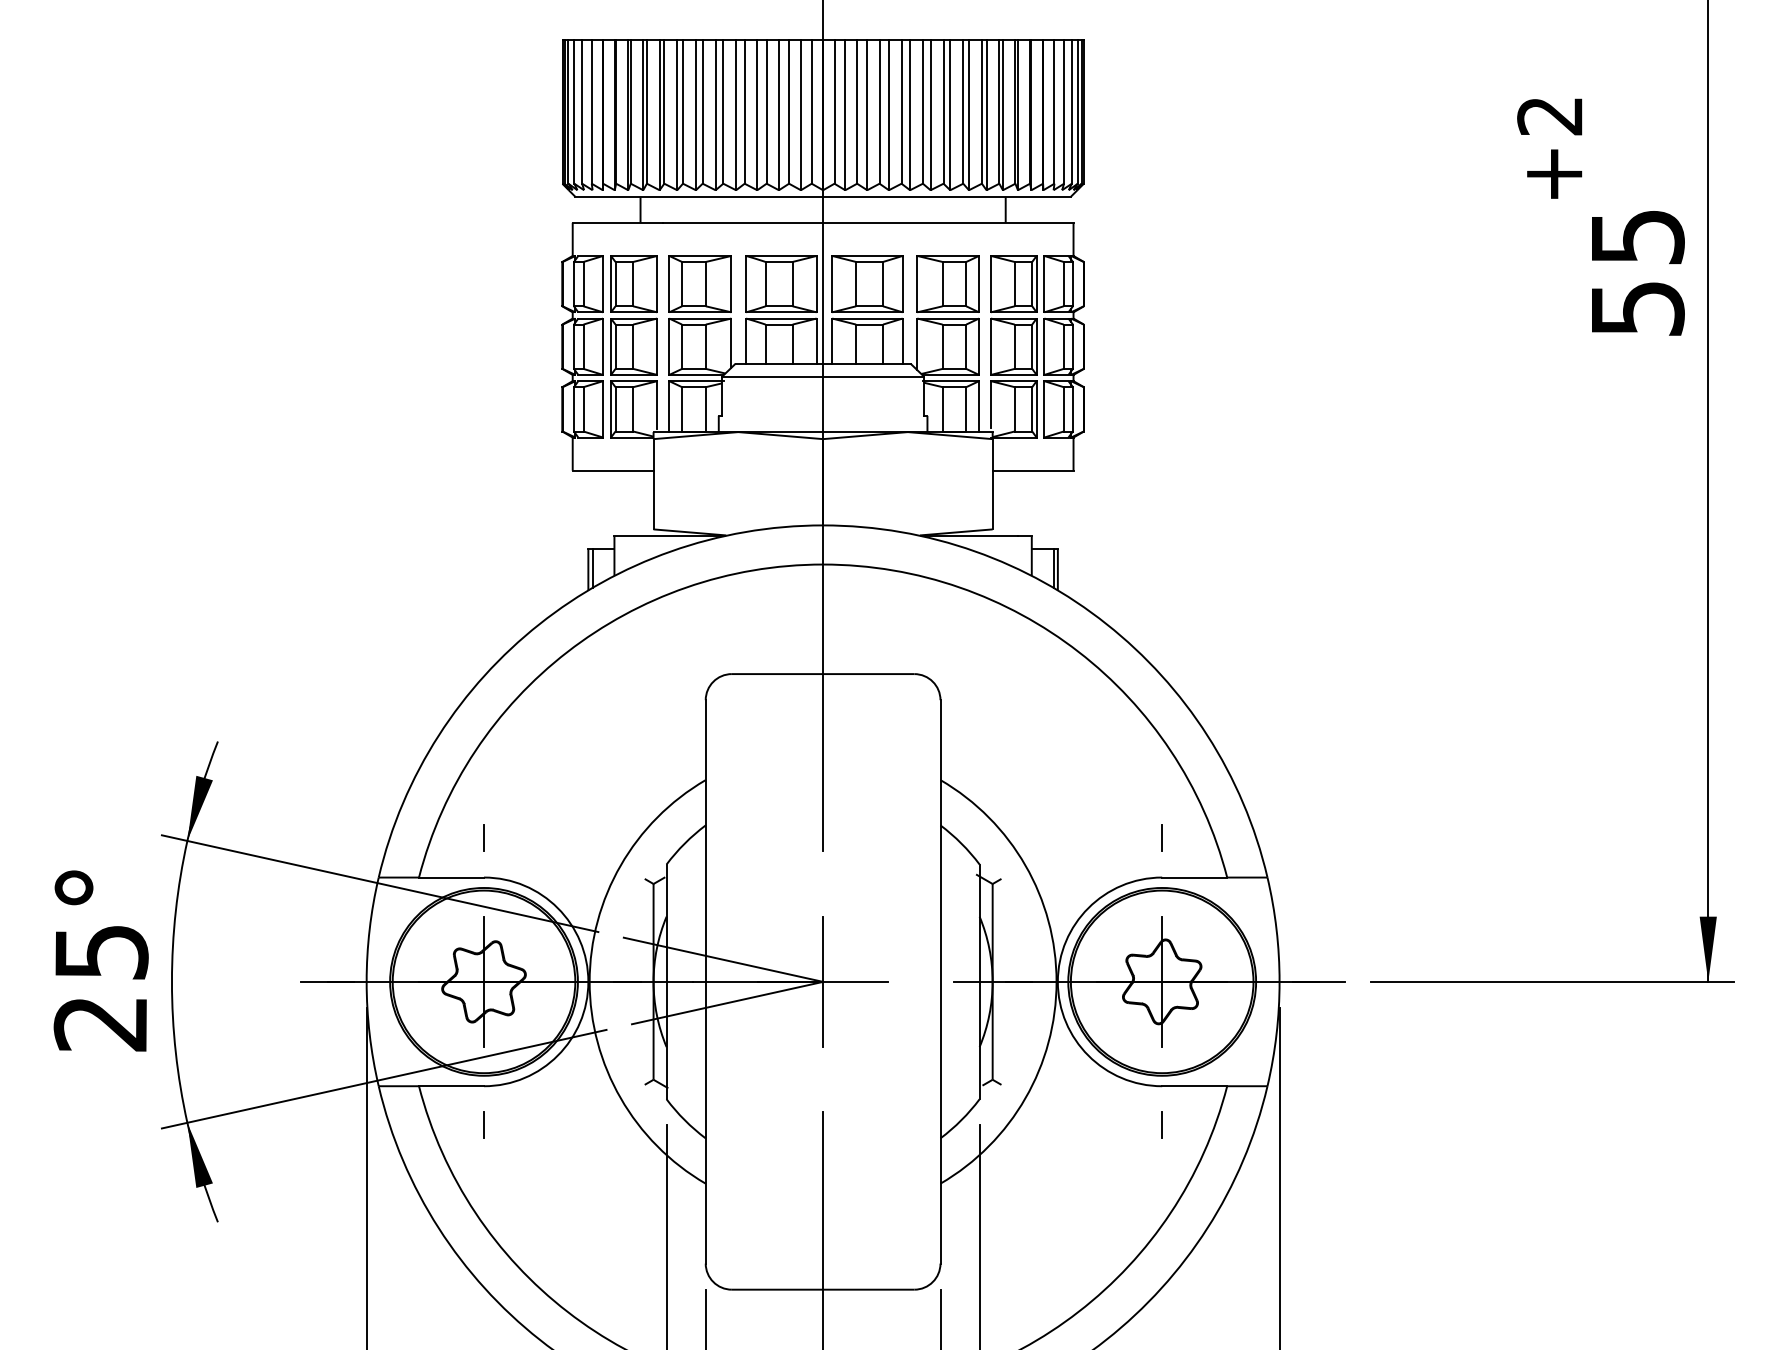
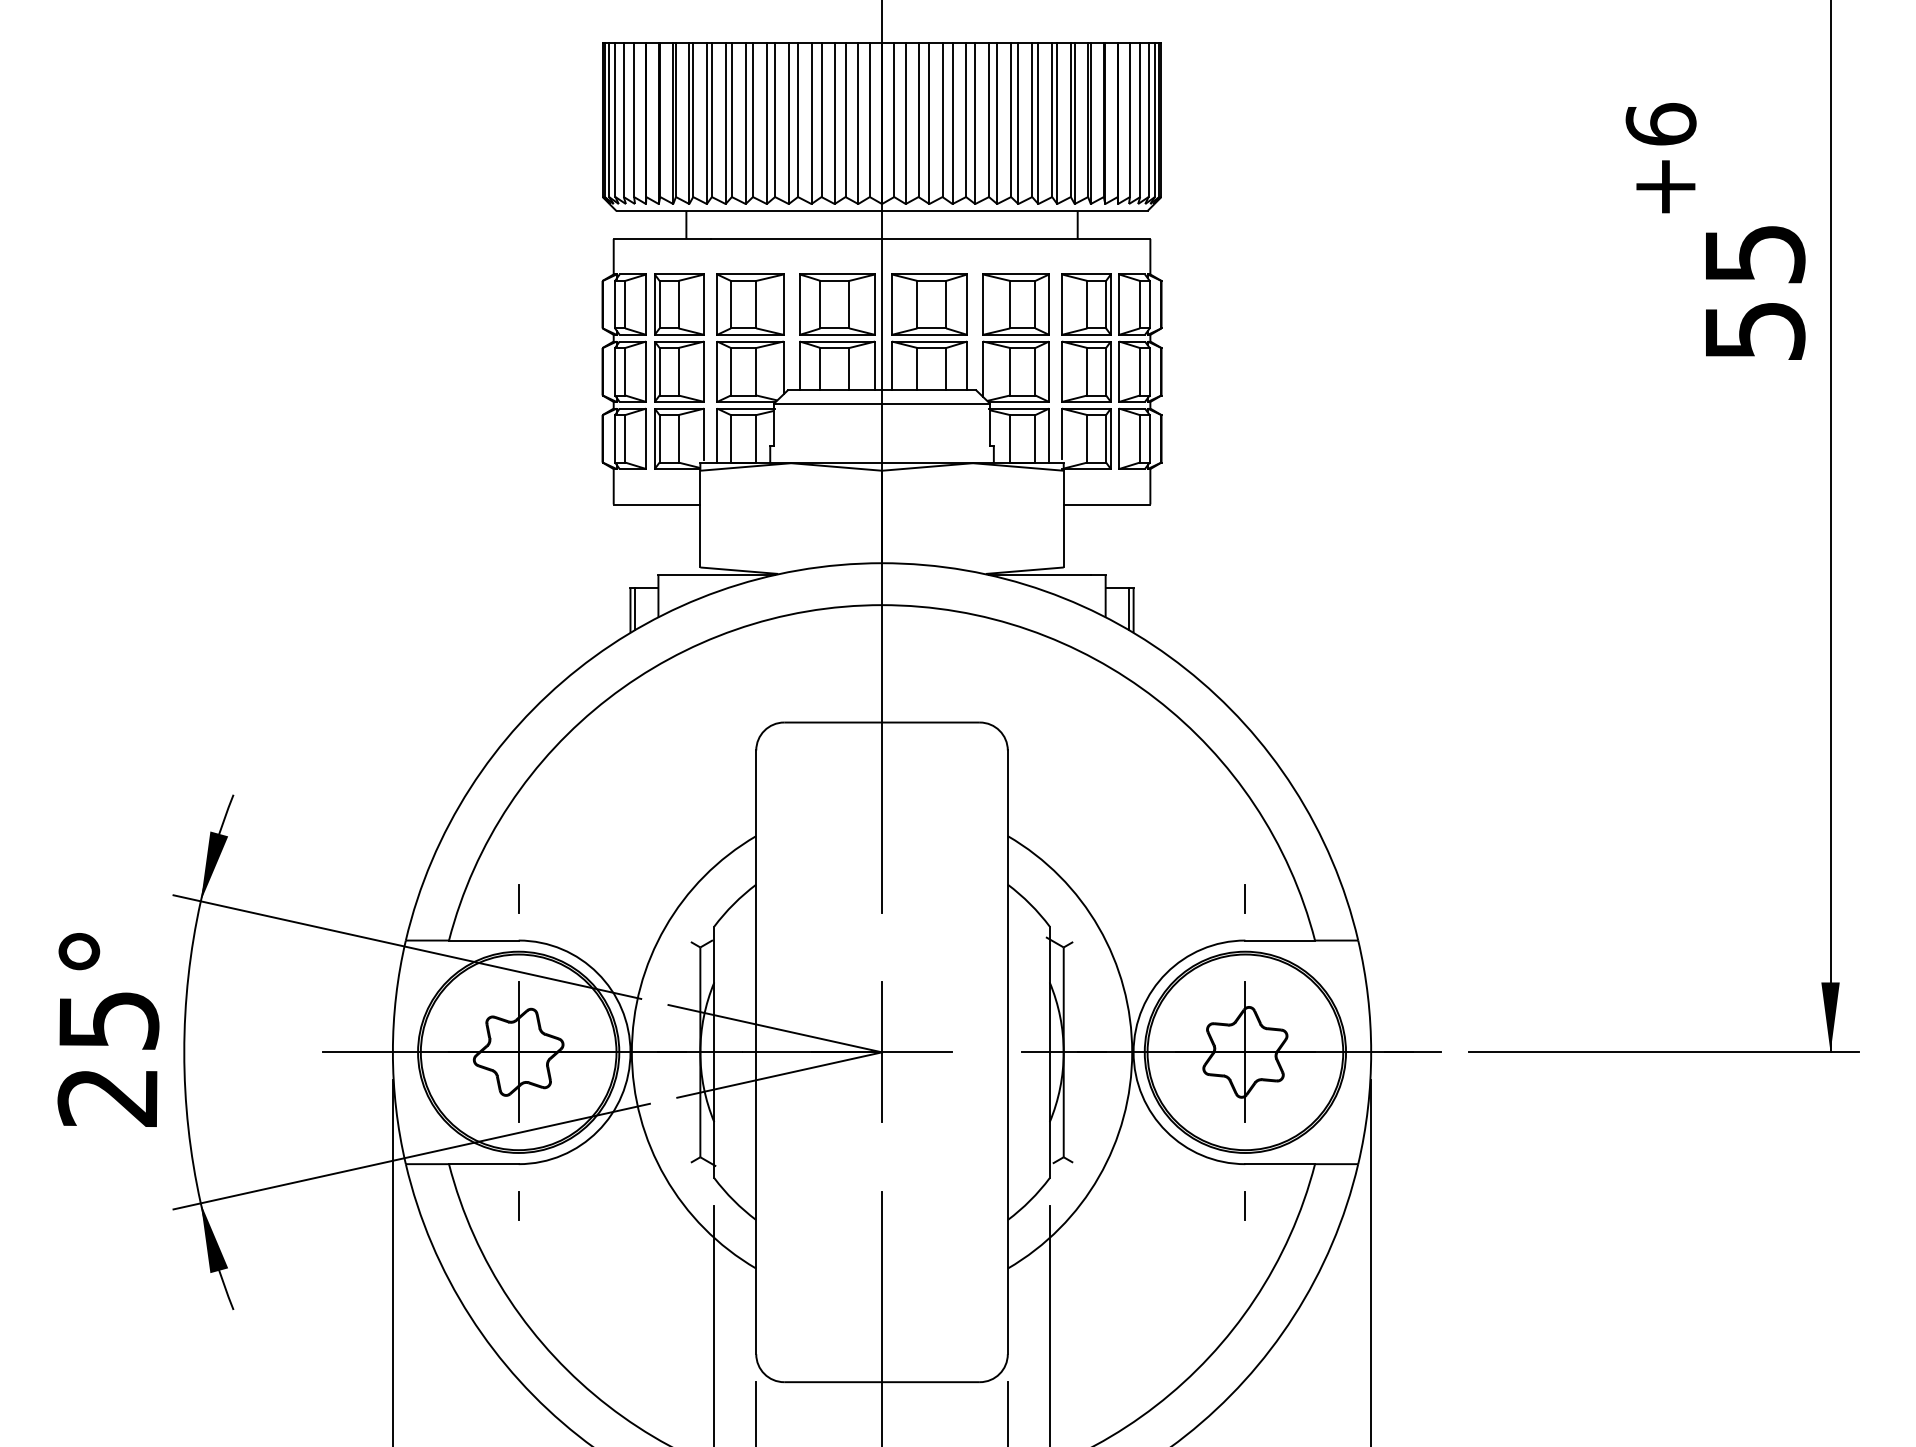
text: (1549, 116) -> (1660, 124), +2 -> +6

